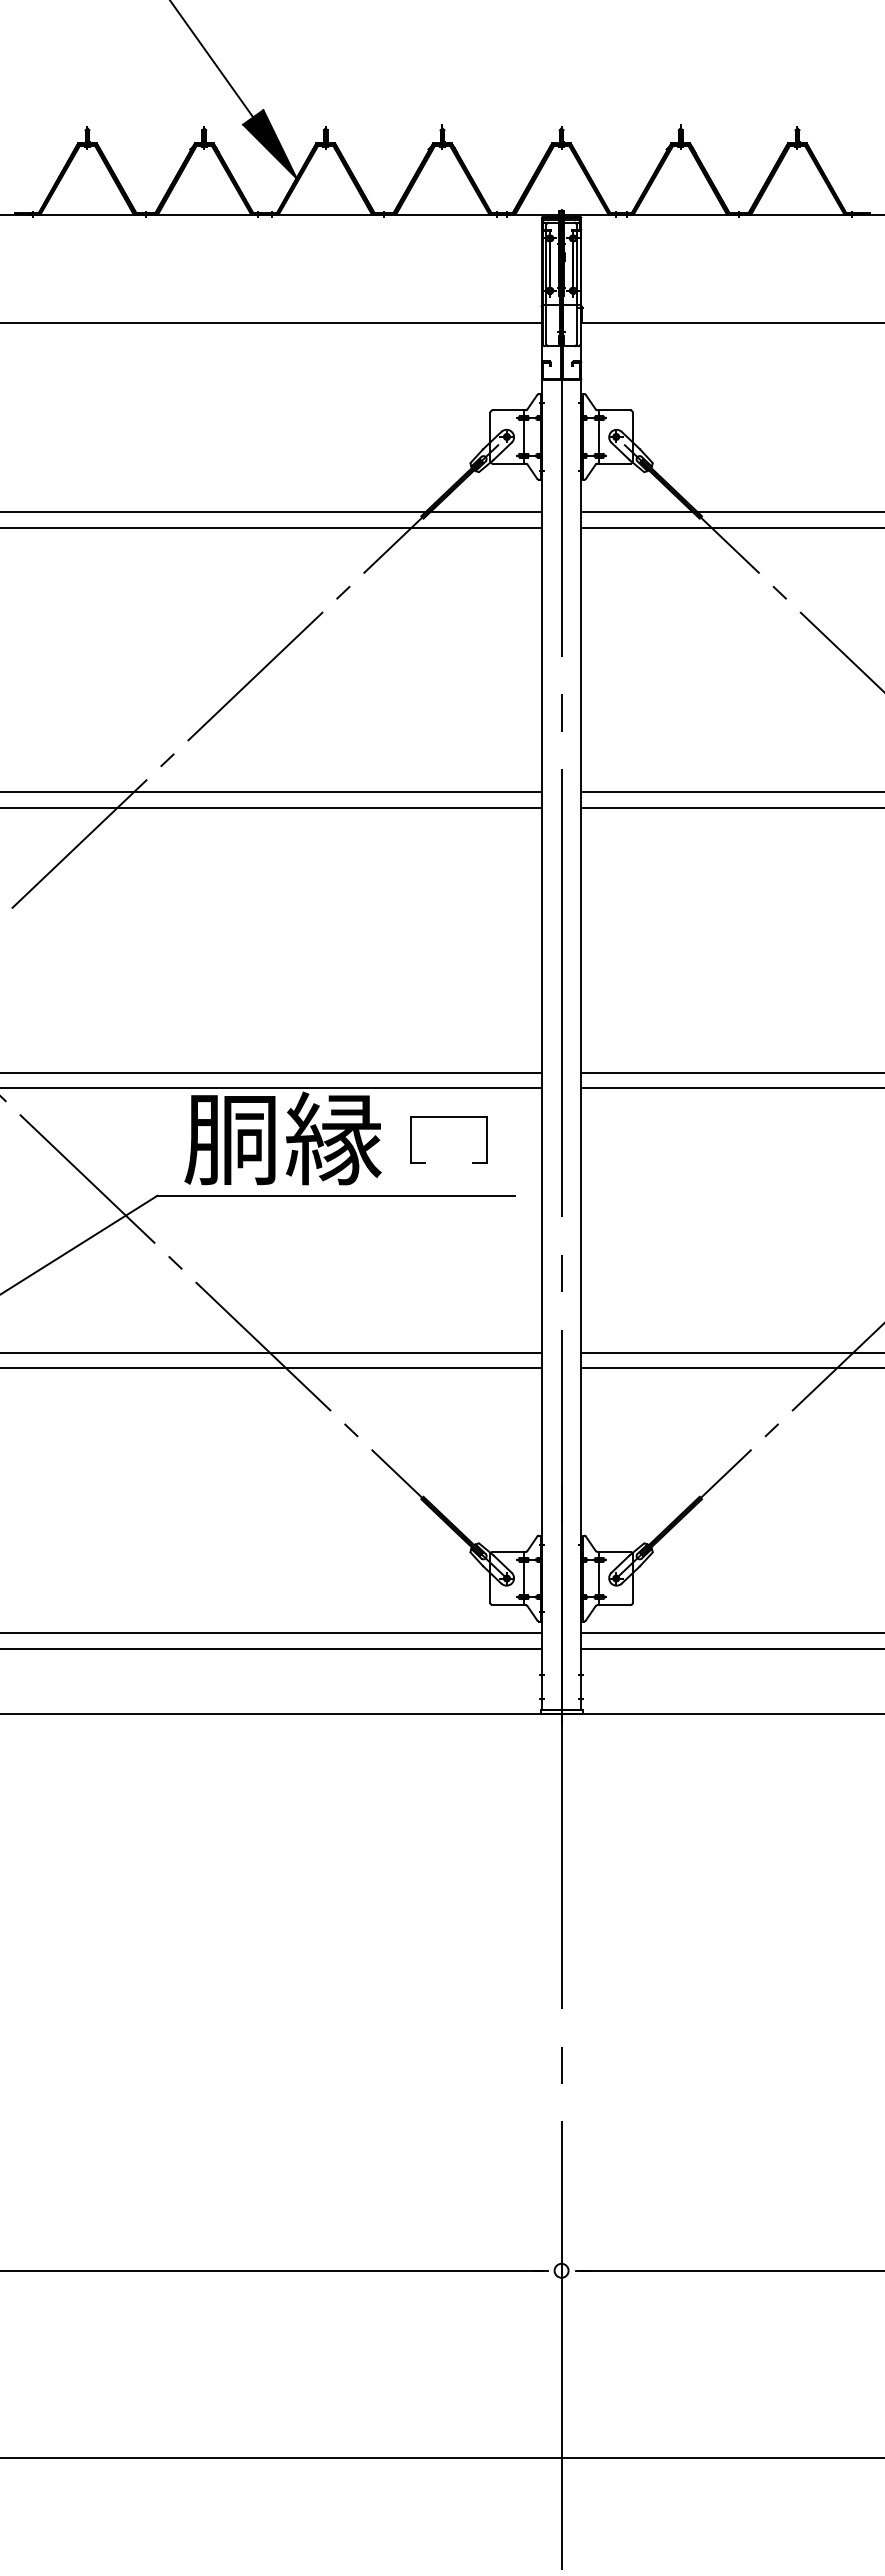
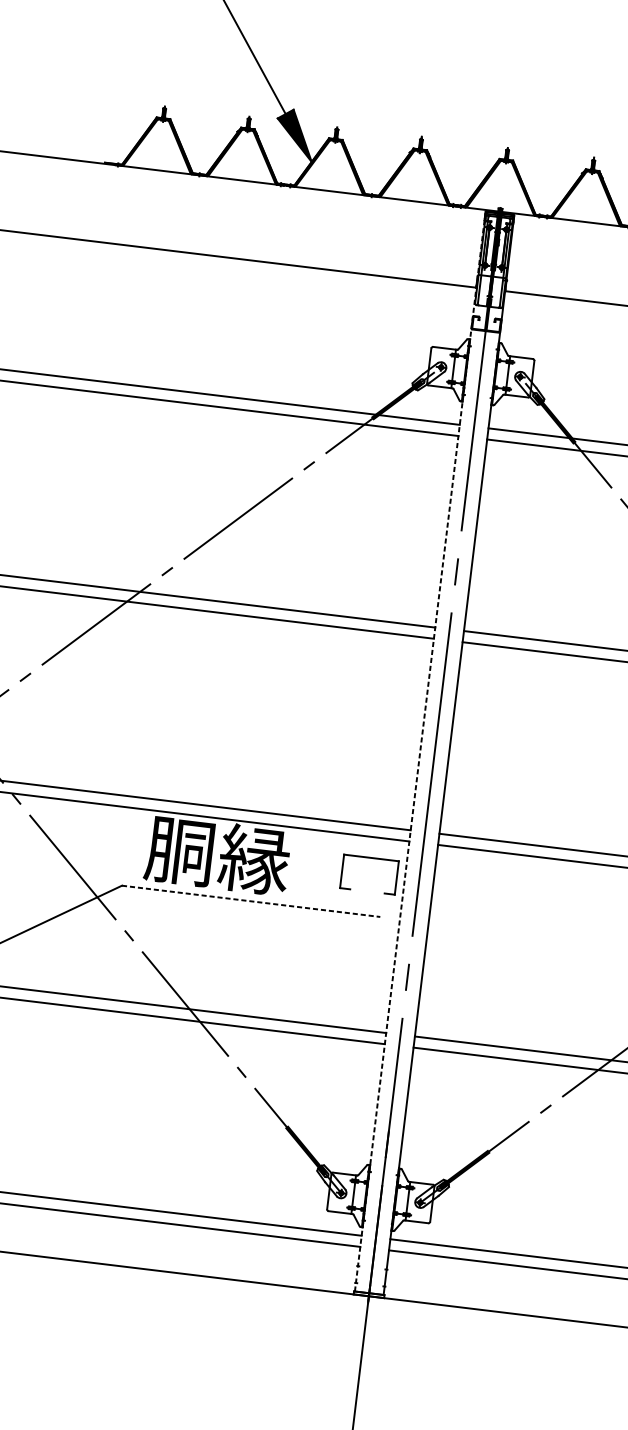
line: (541, 964) -> (420, 752), solid -> dashed
part: (448, 1117) -> (371, 858), moved
line: (336, 1195) -> (251, 901), solid -> dashed

